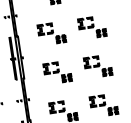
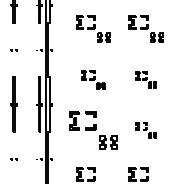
part: (91, 27) -> (145, 79), size x0.6
part: (51, 33) -> (93, 79), size x0.7
part: (97, 66) -> (145, 130), size x0.6
part: (57, 72) -> (93, 130), size x1.4

